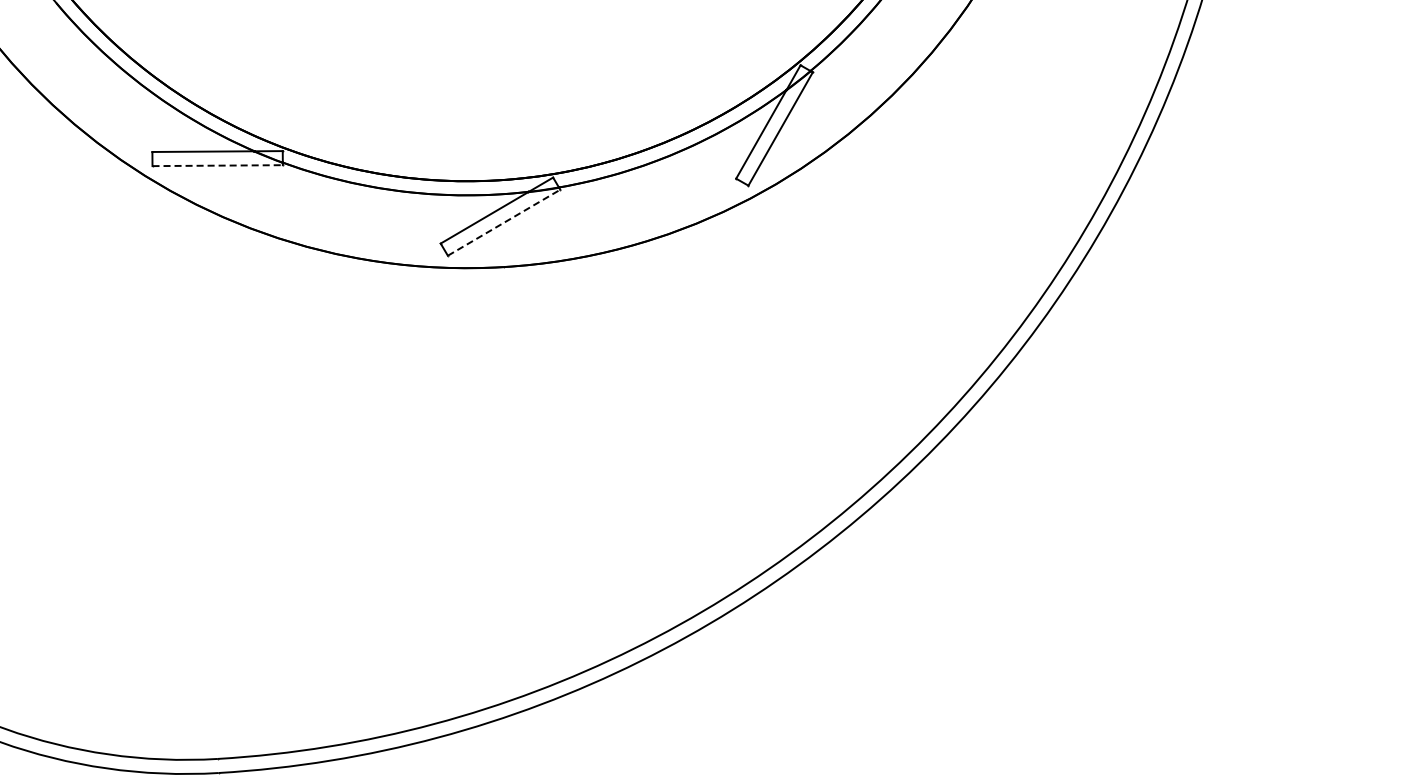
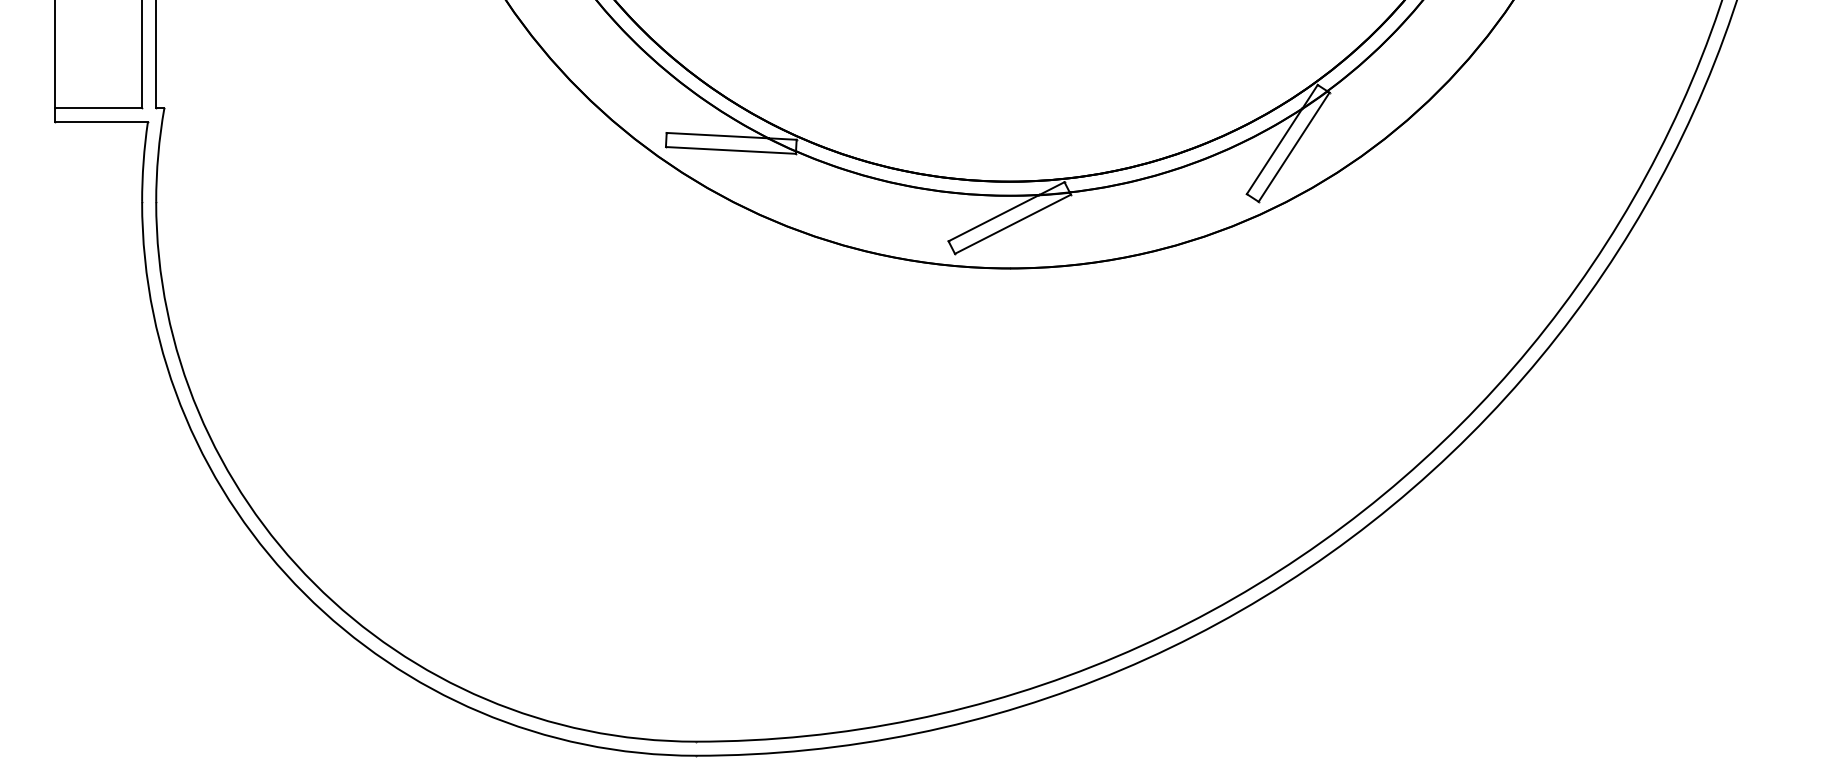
line: (218, 165) -> (731, 150), dashed -> solid
line: (504, 222) -> (1013, 224), dashed -> solid

